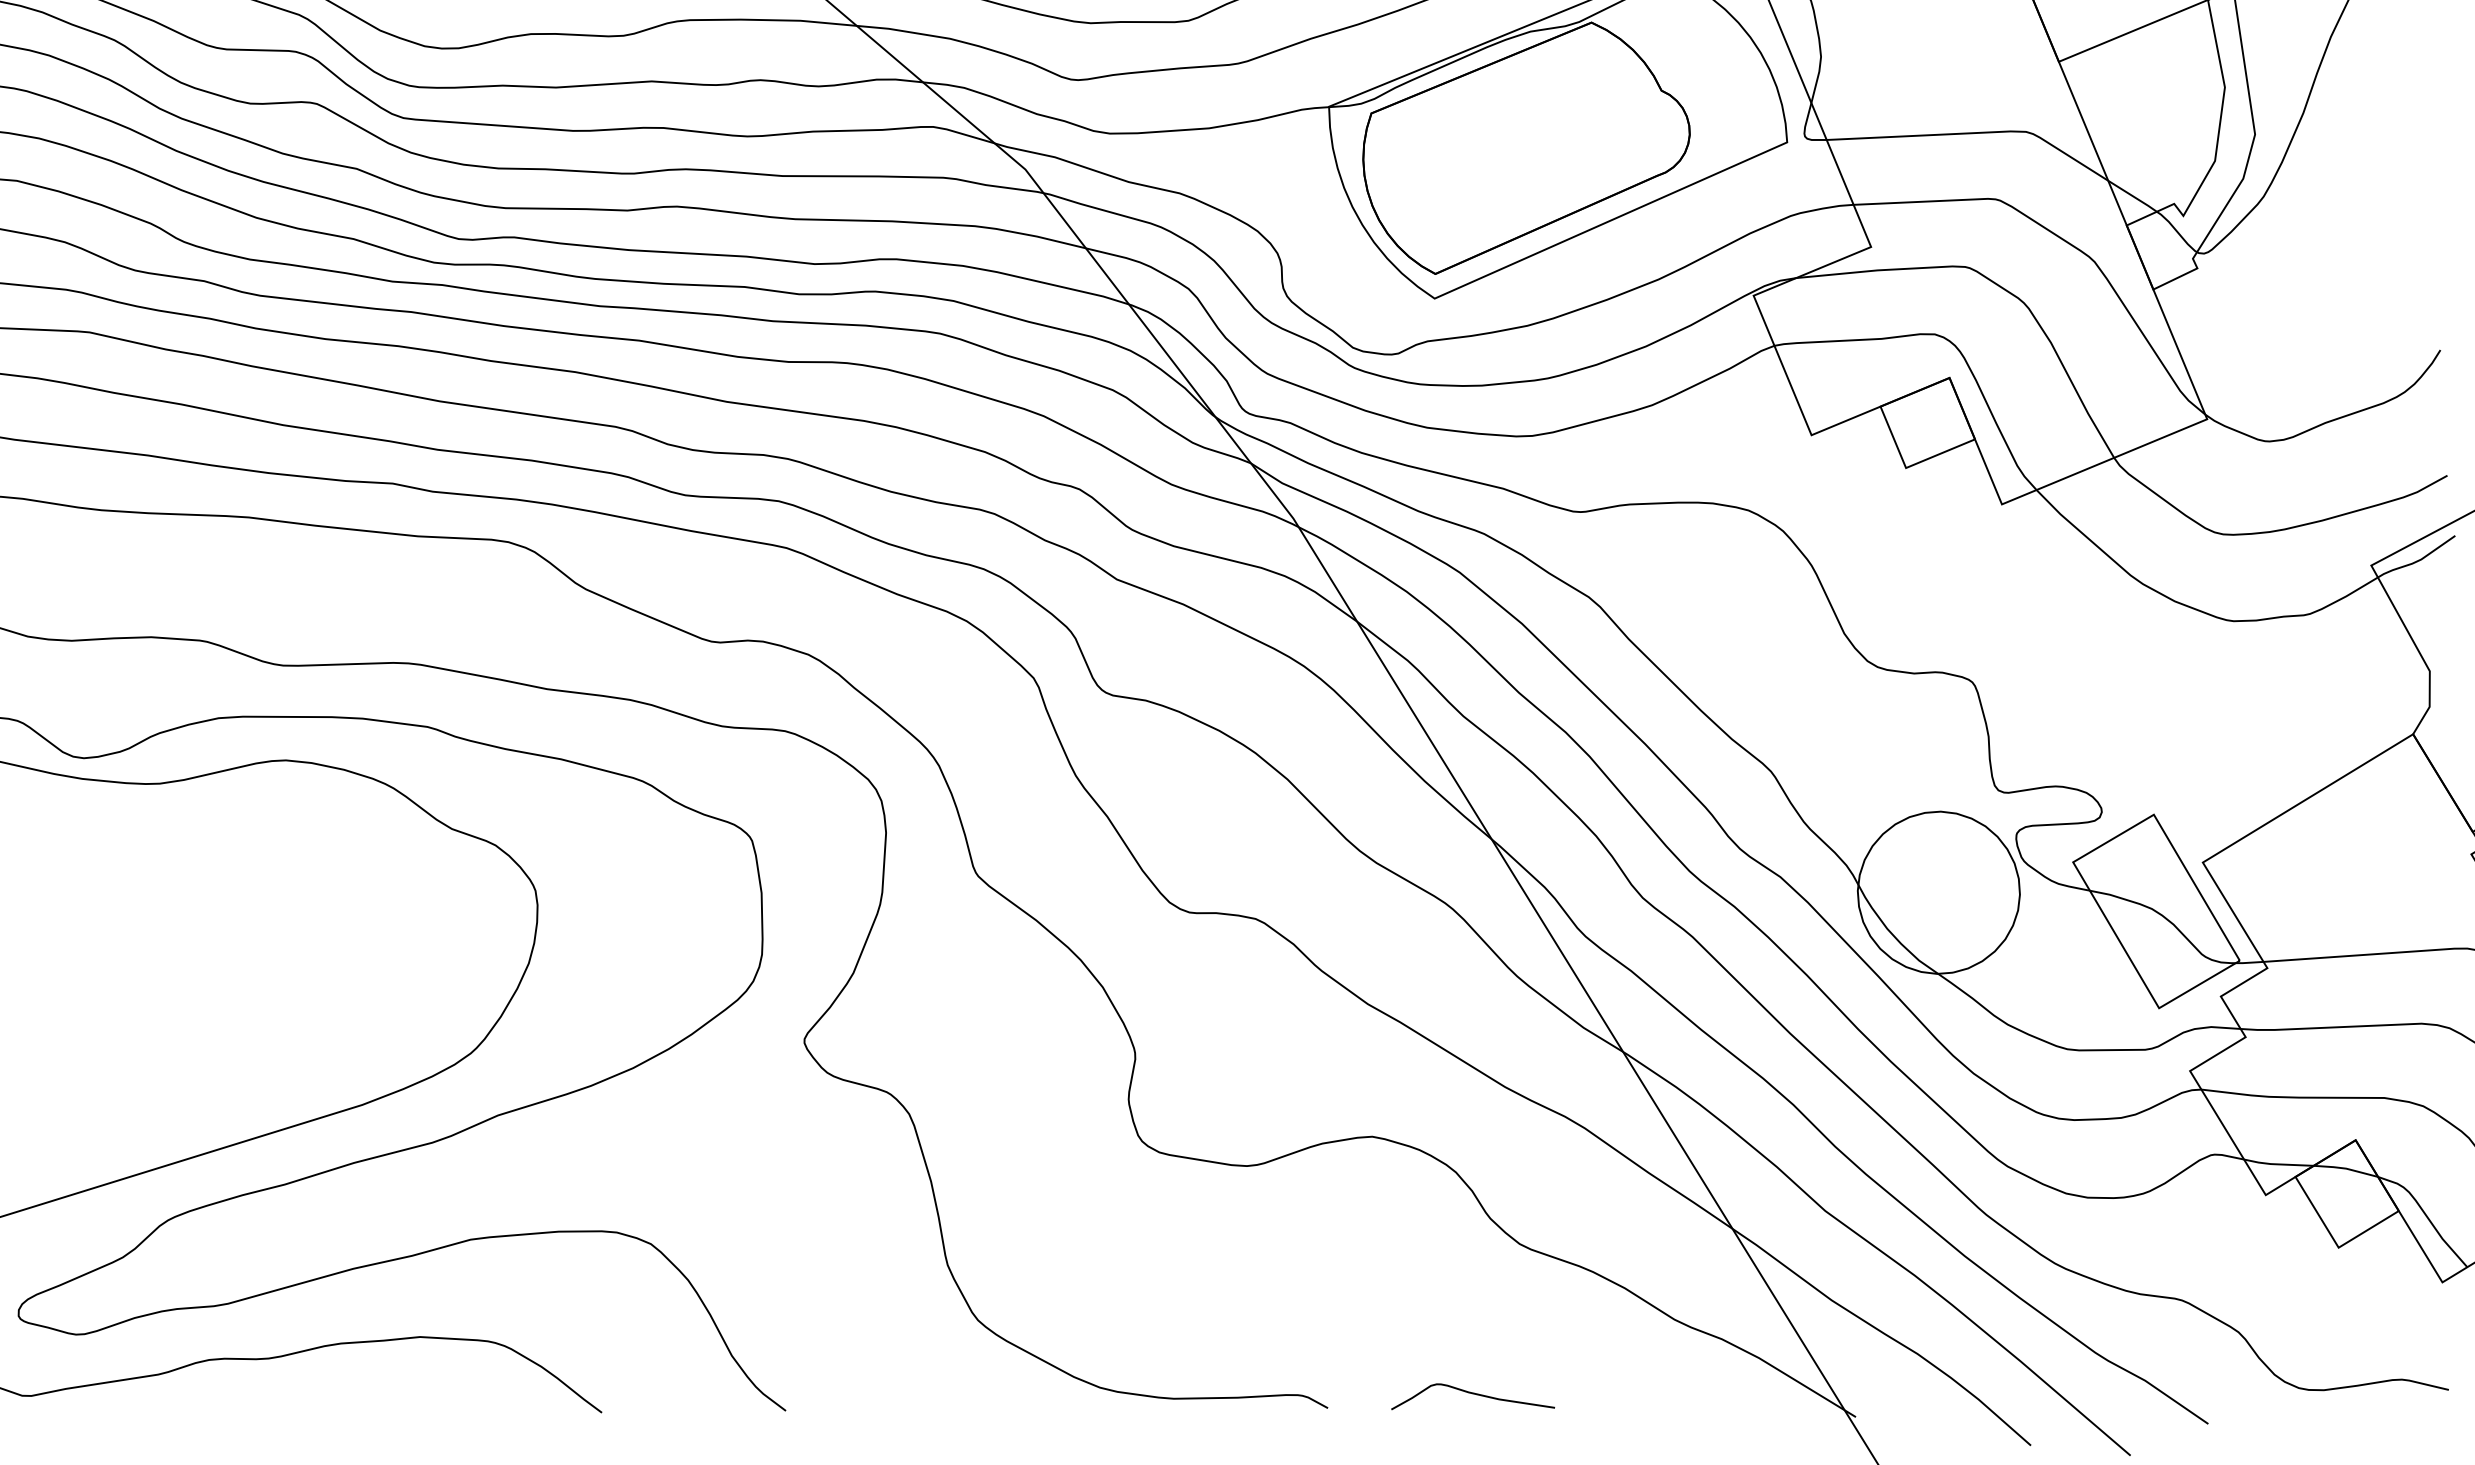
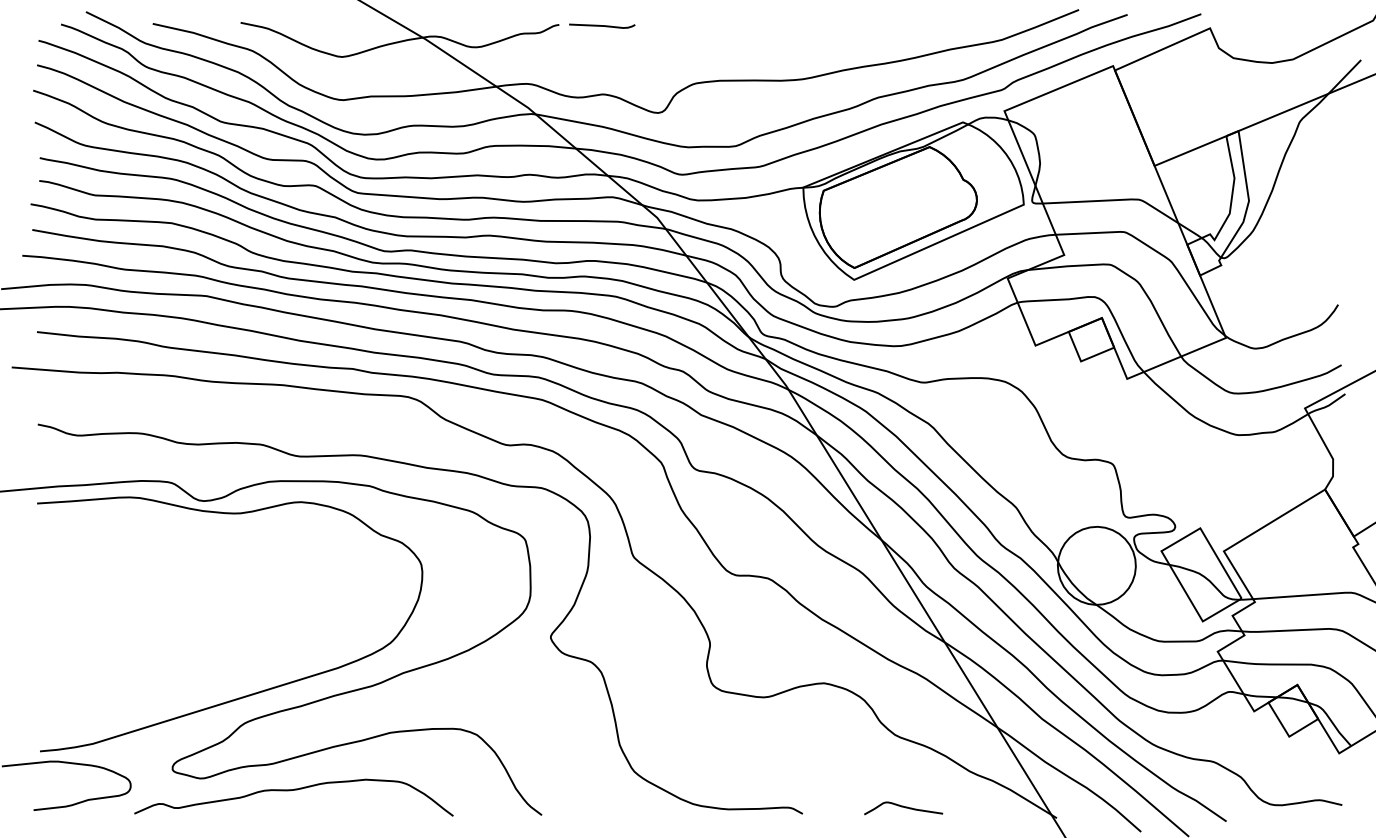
curve: (1472, 1394) -> (903, 807), moved

